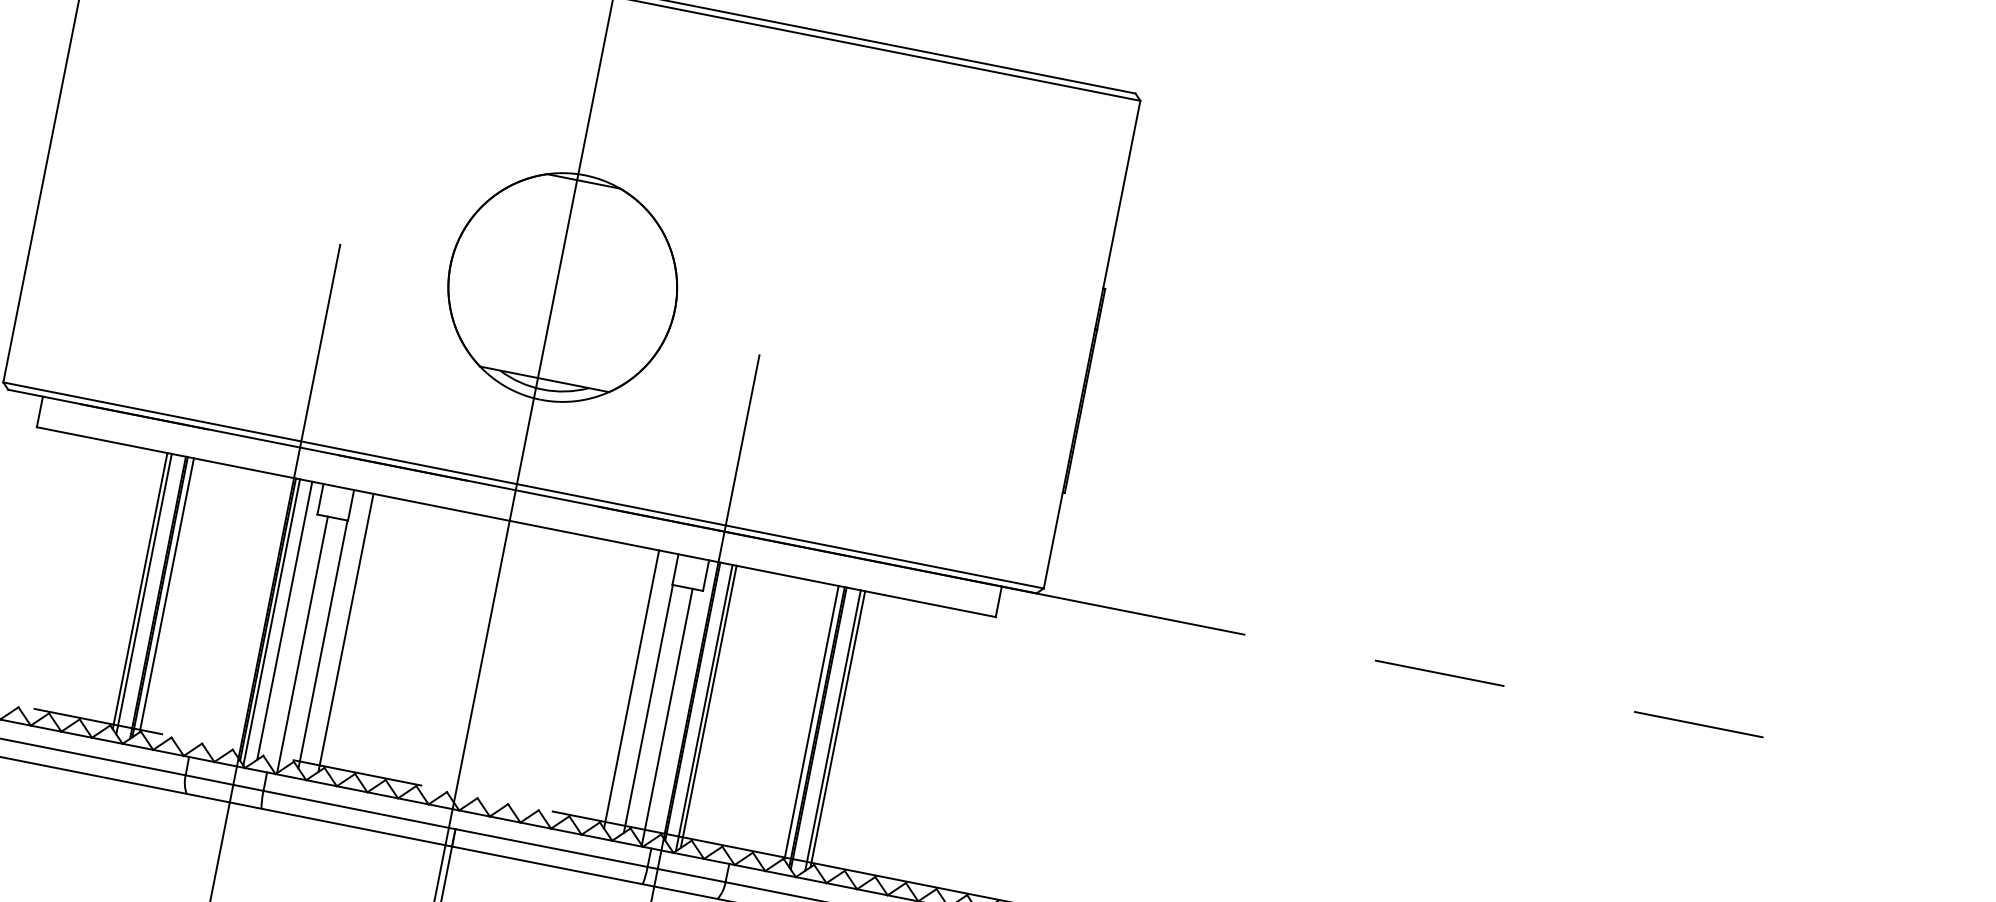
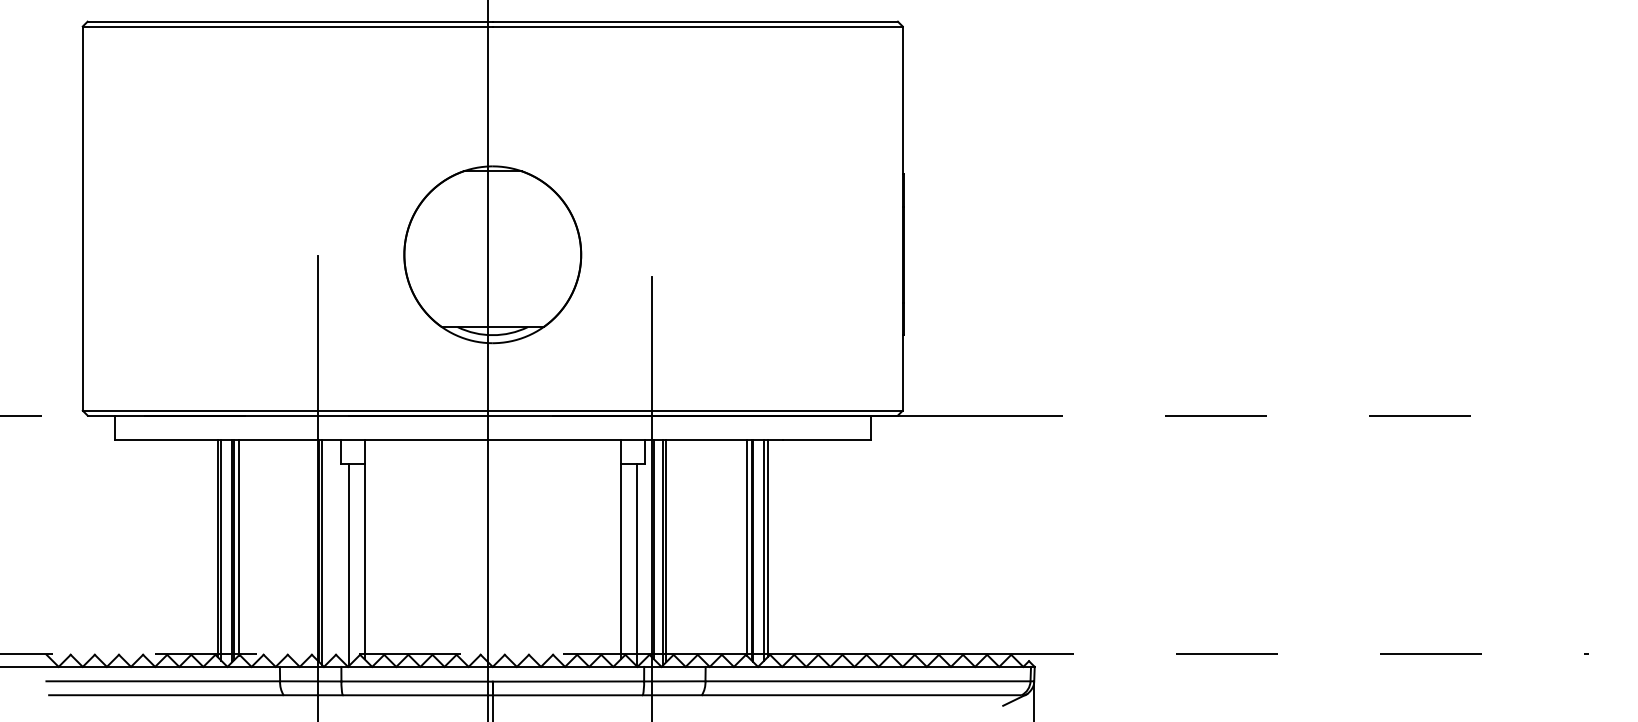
line: (285, 619) -> (332, 548), removed
line: (346, 632) -> (380, 548), removed
line: (632, 688) -> (605, 548), removed

